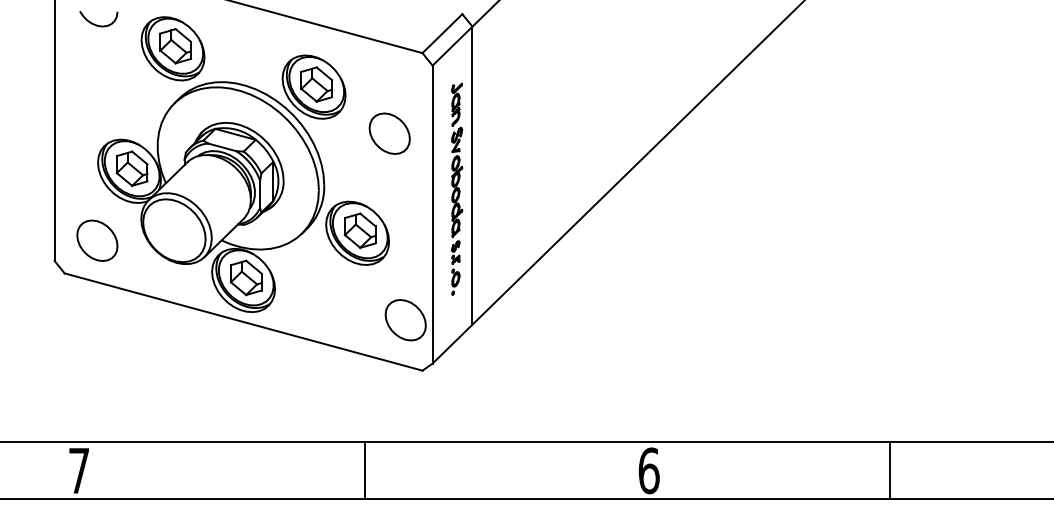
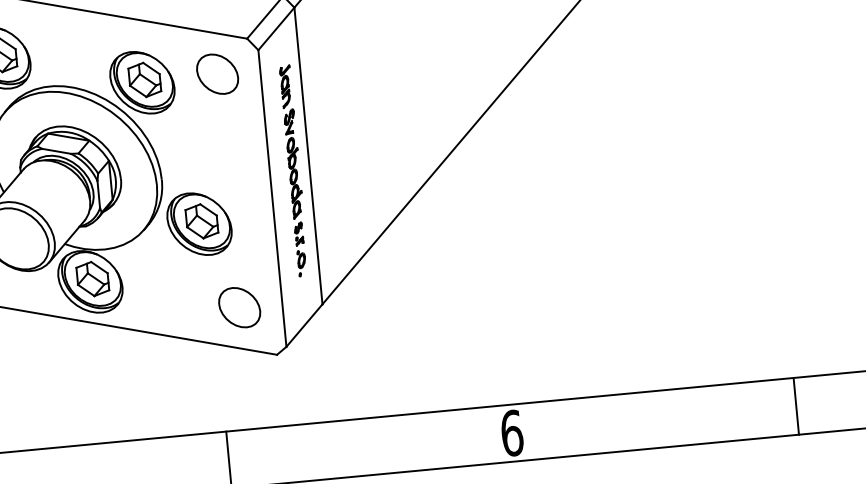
part: (389, 133) -> (217, 74), moved
part: (405, 320) -> (239, 307), moved
line: (889, 470) -> (796, 406), moved

